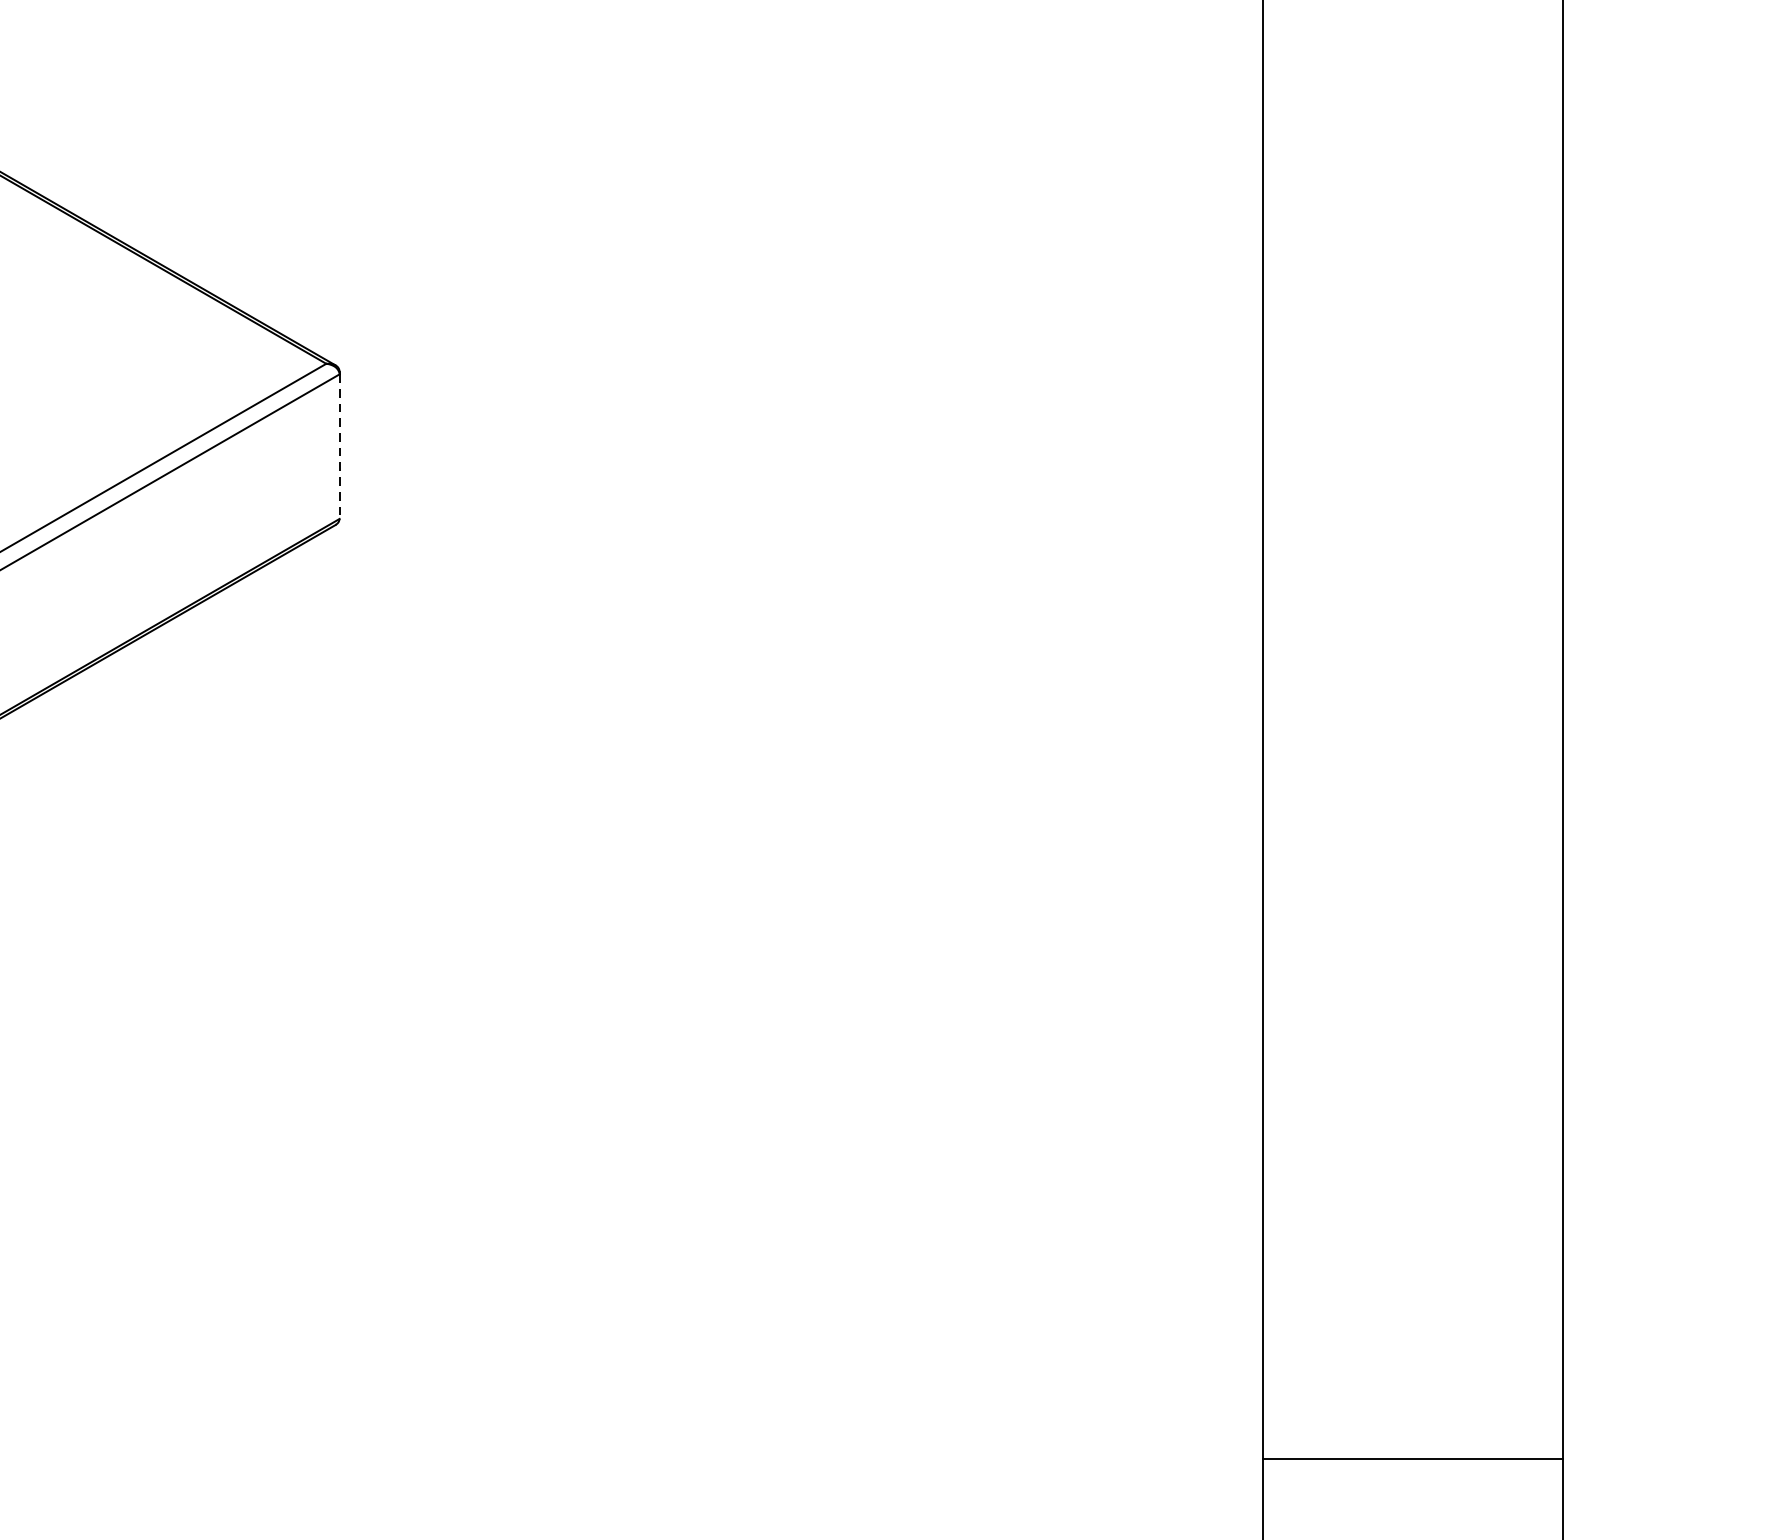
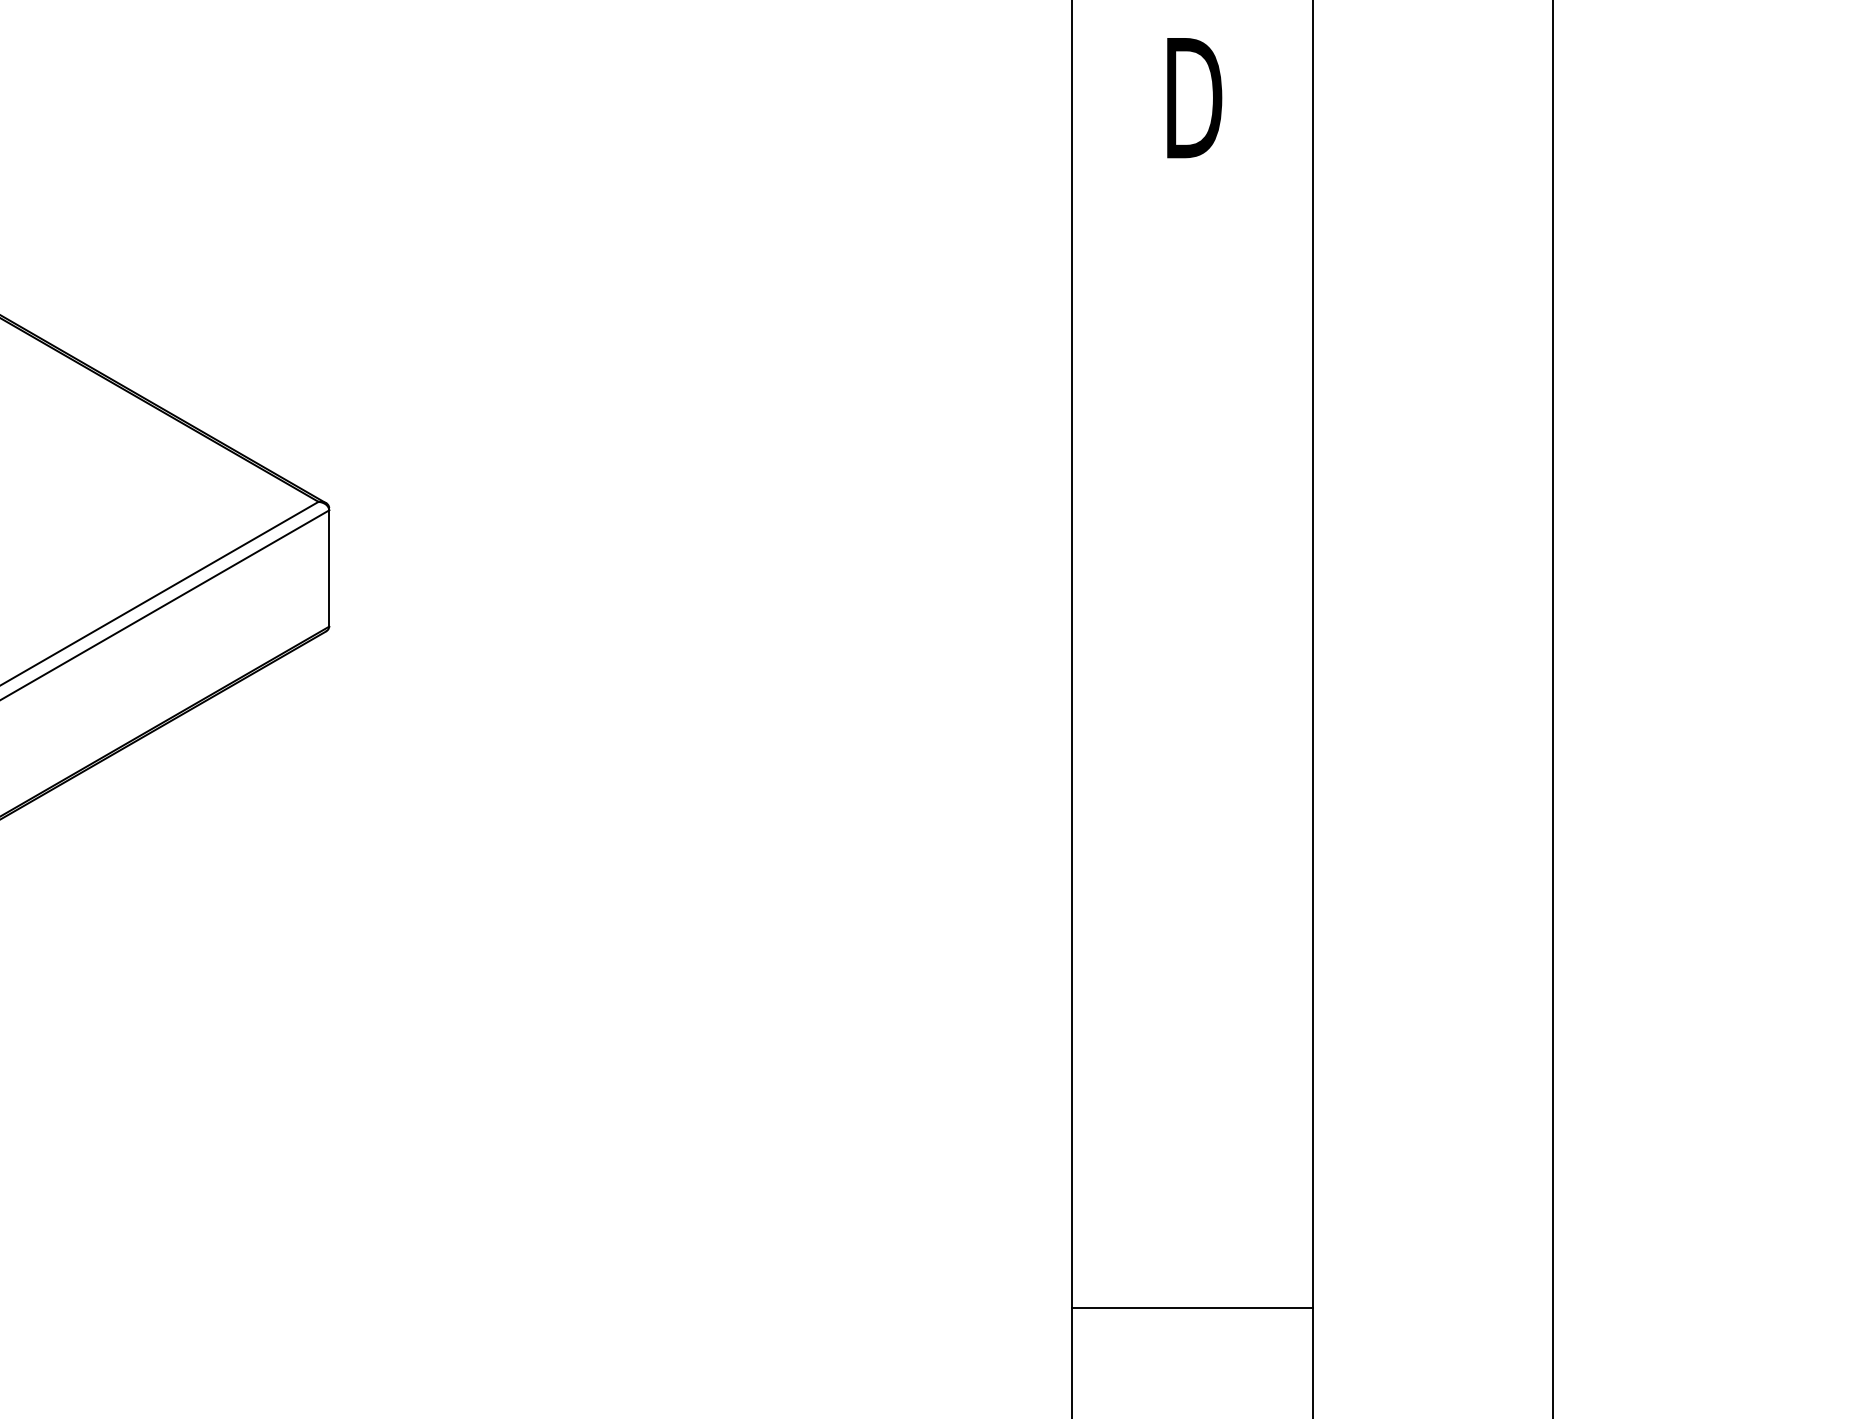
line: (339, 446) -> (329, 568), dashed -> solid
line: (1412, 1458) -> (1192, 1308), moved

